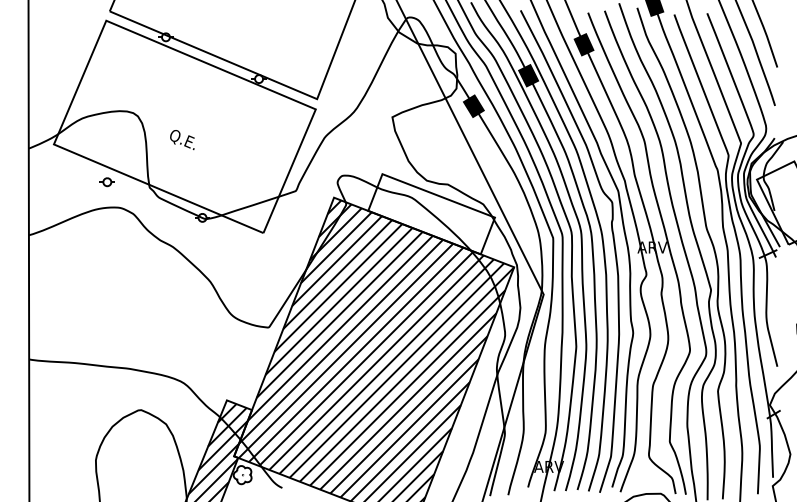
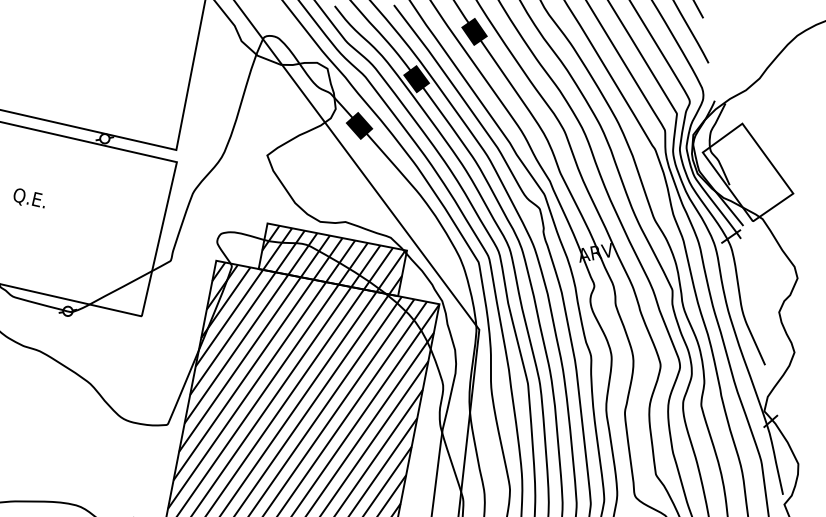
text: (182, 140) -> (28, 199), moved
hatch: (432, 214) -> (333, 259), added

